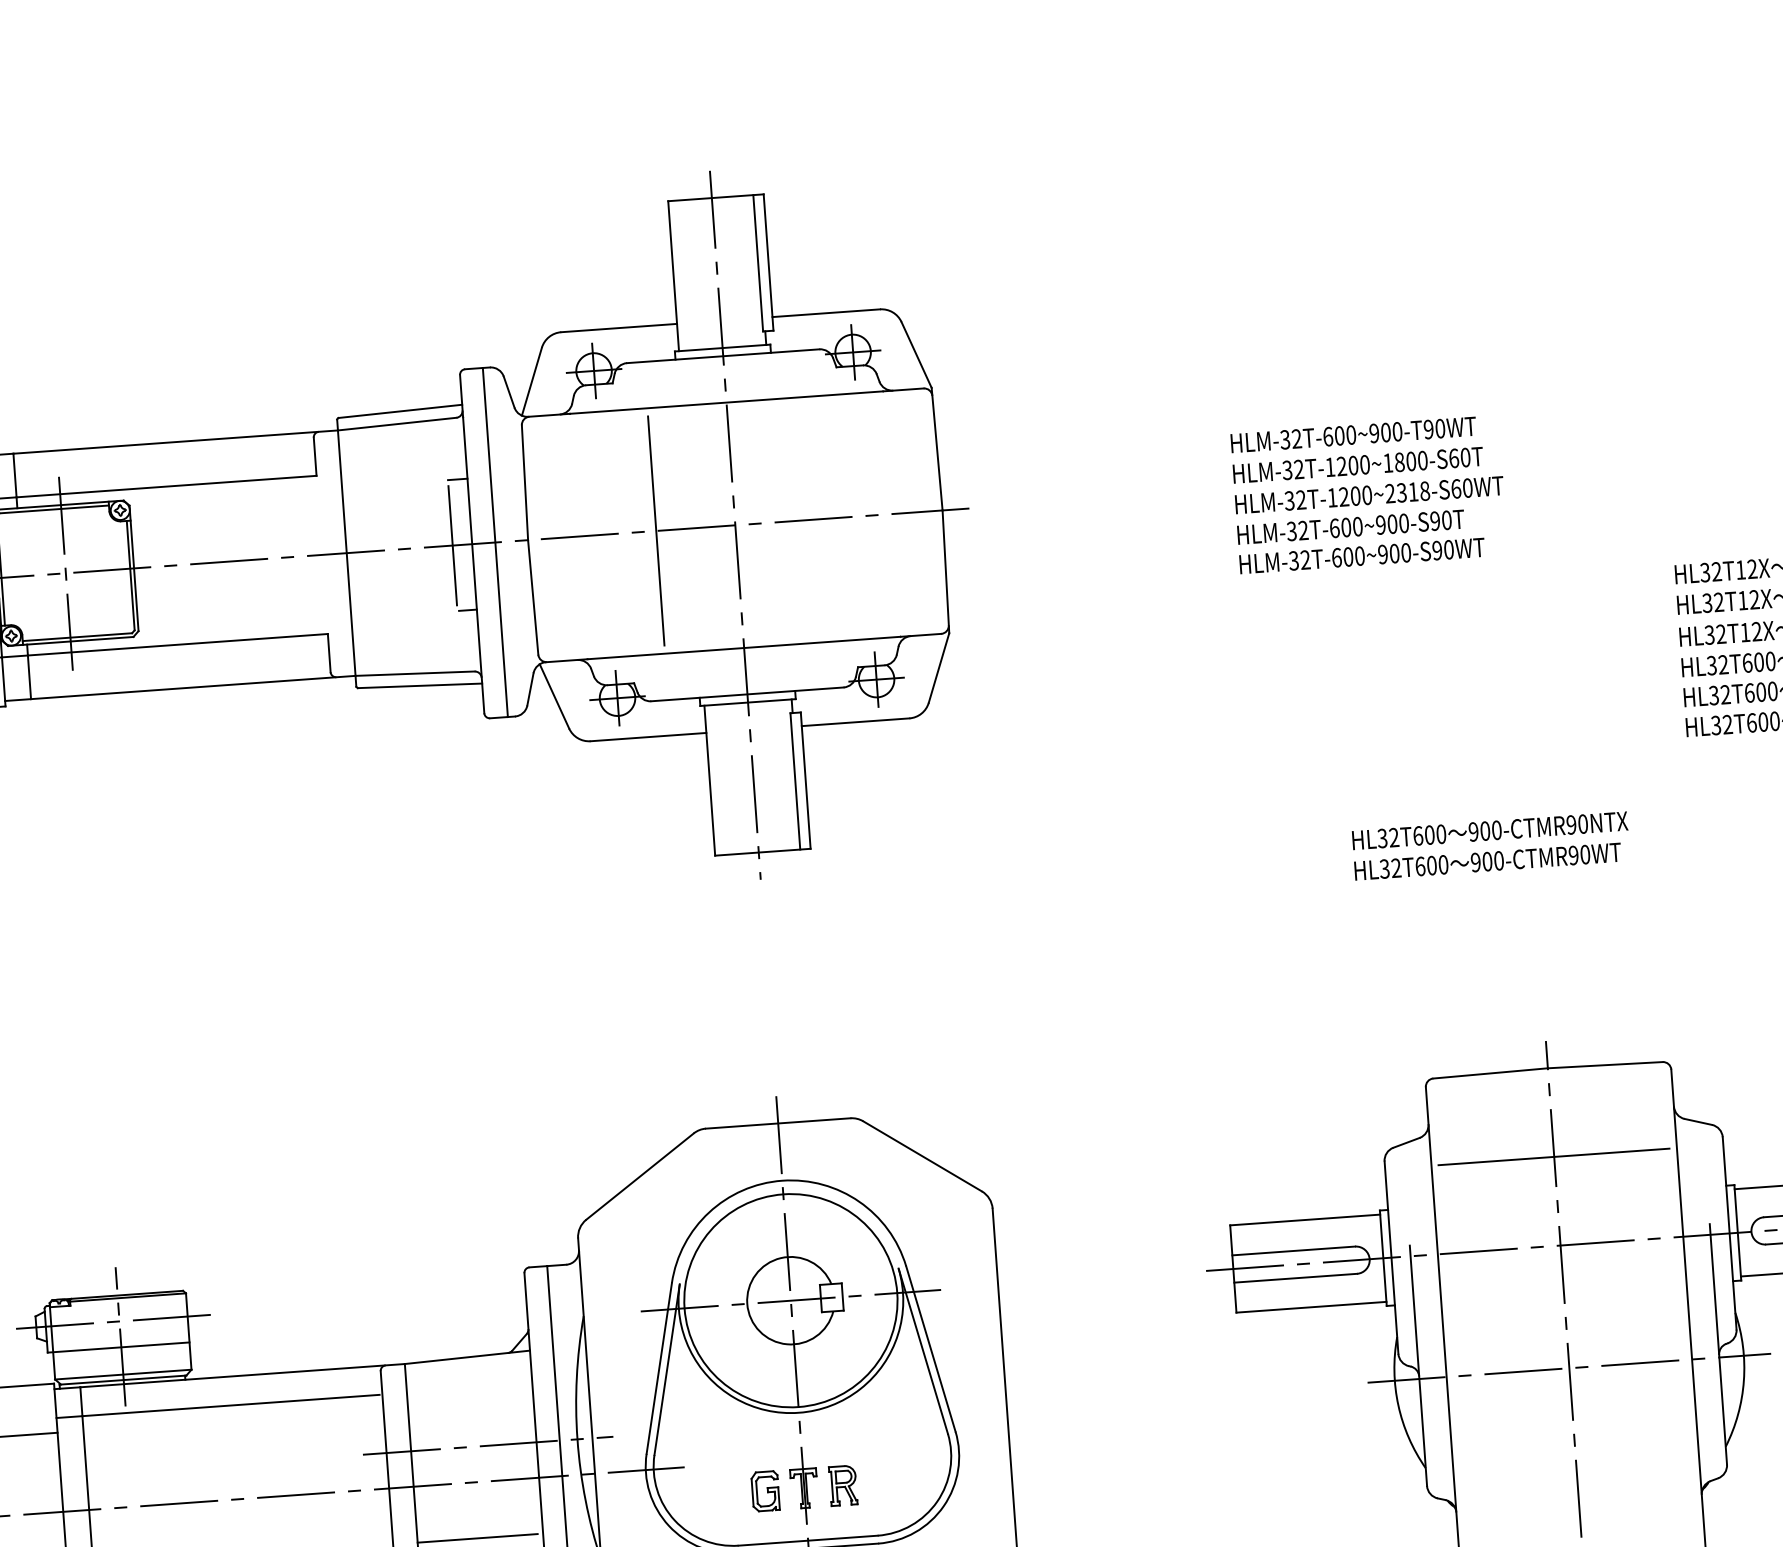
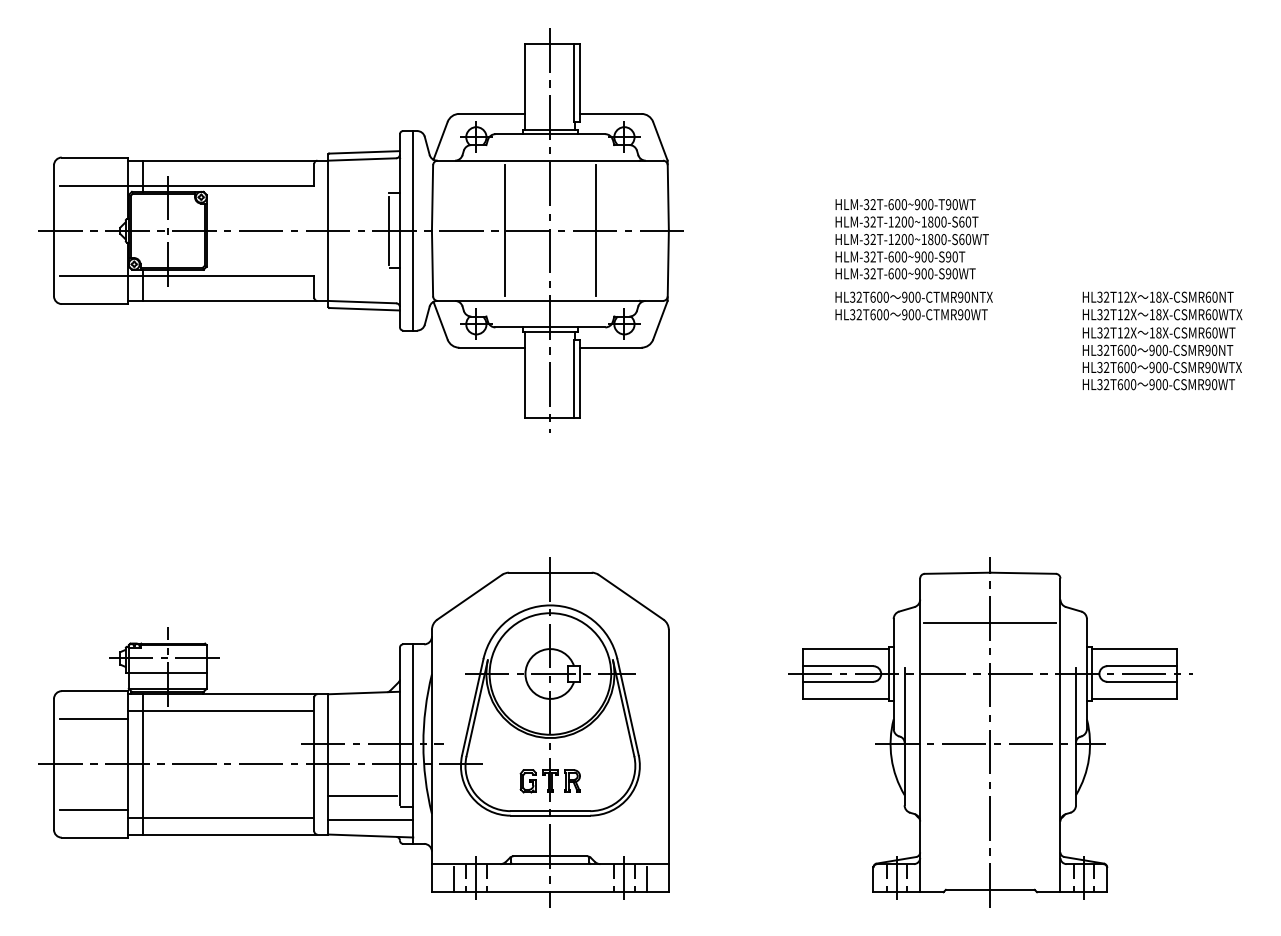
text: (1406, 492) -> (933, 239), HLM-32T-1200~2318-S60WT -> HLM-32T-1200~1800-S60WT
line: (814, 519) -> (595, 230), added
text: (1489, 845) -> (913, 305), moved

